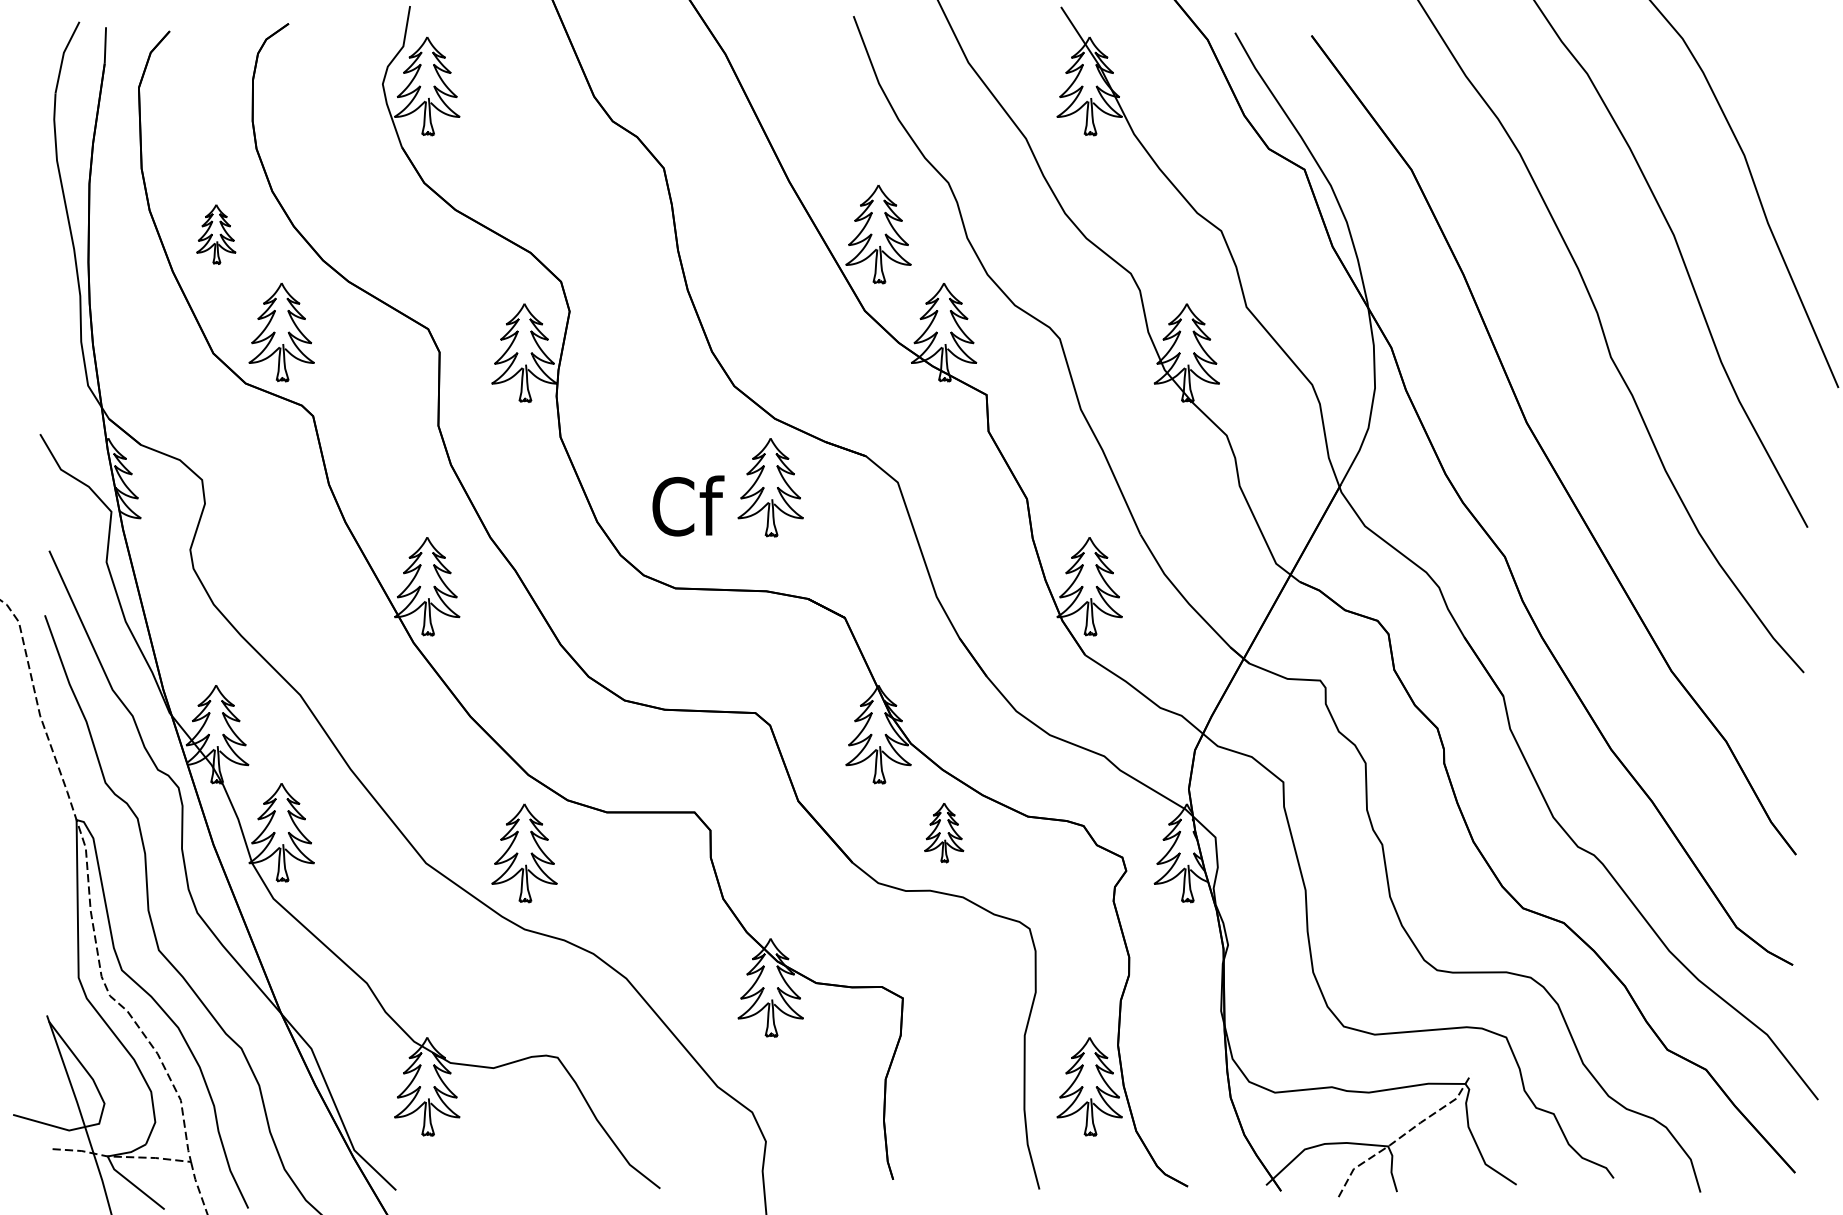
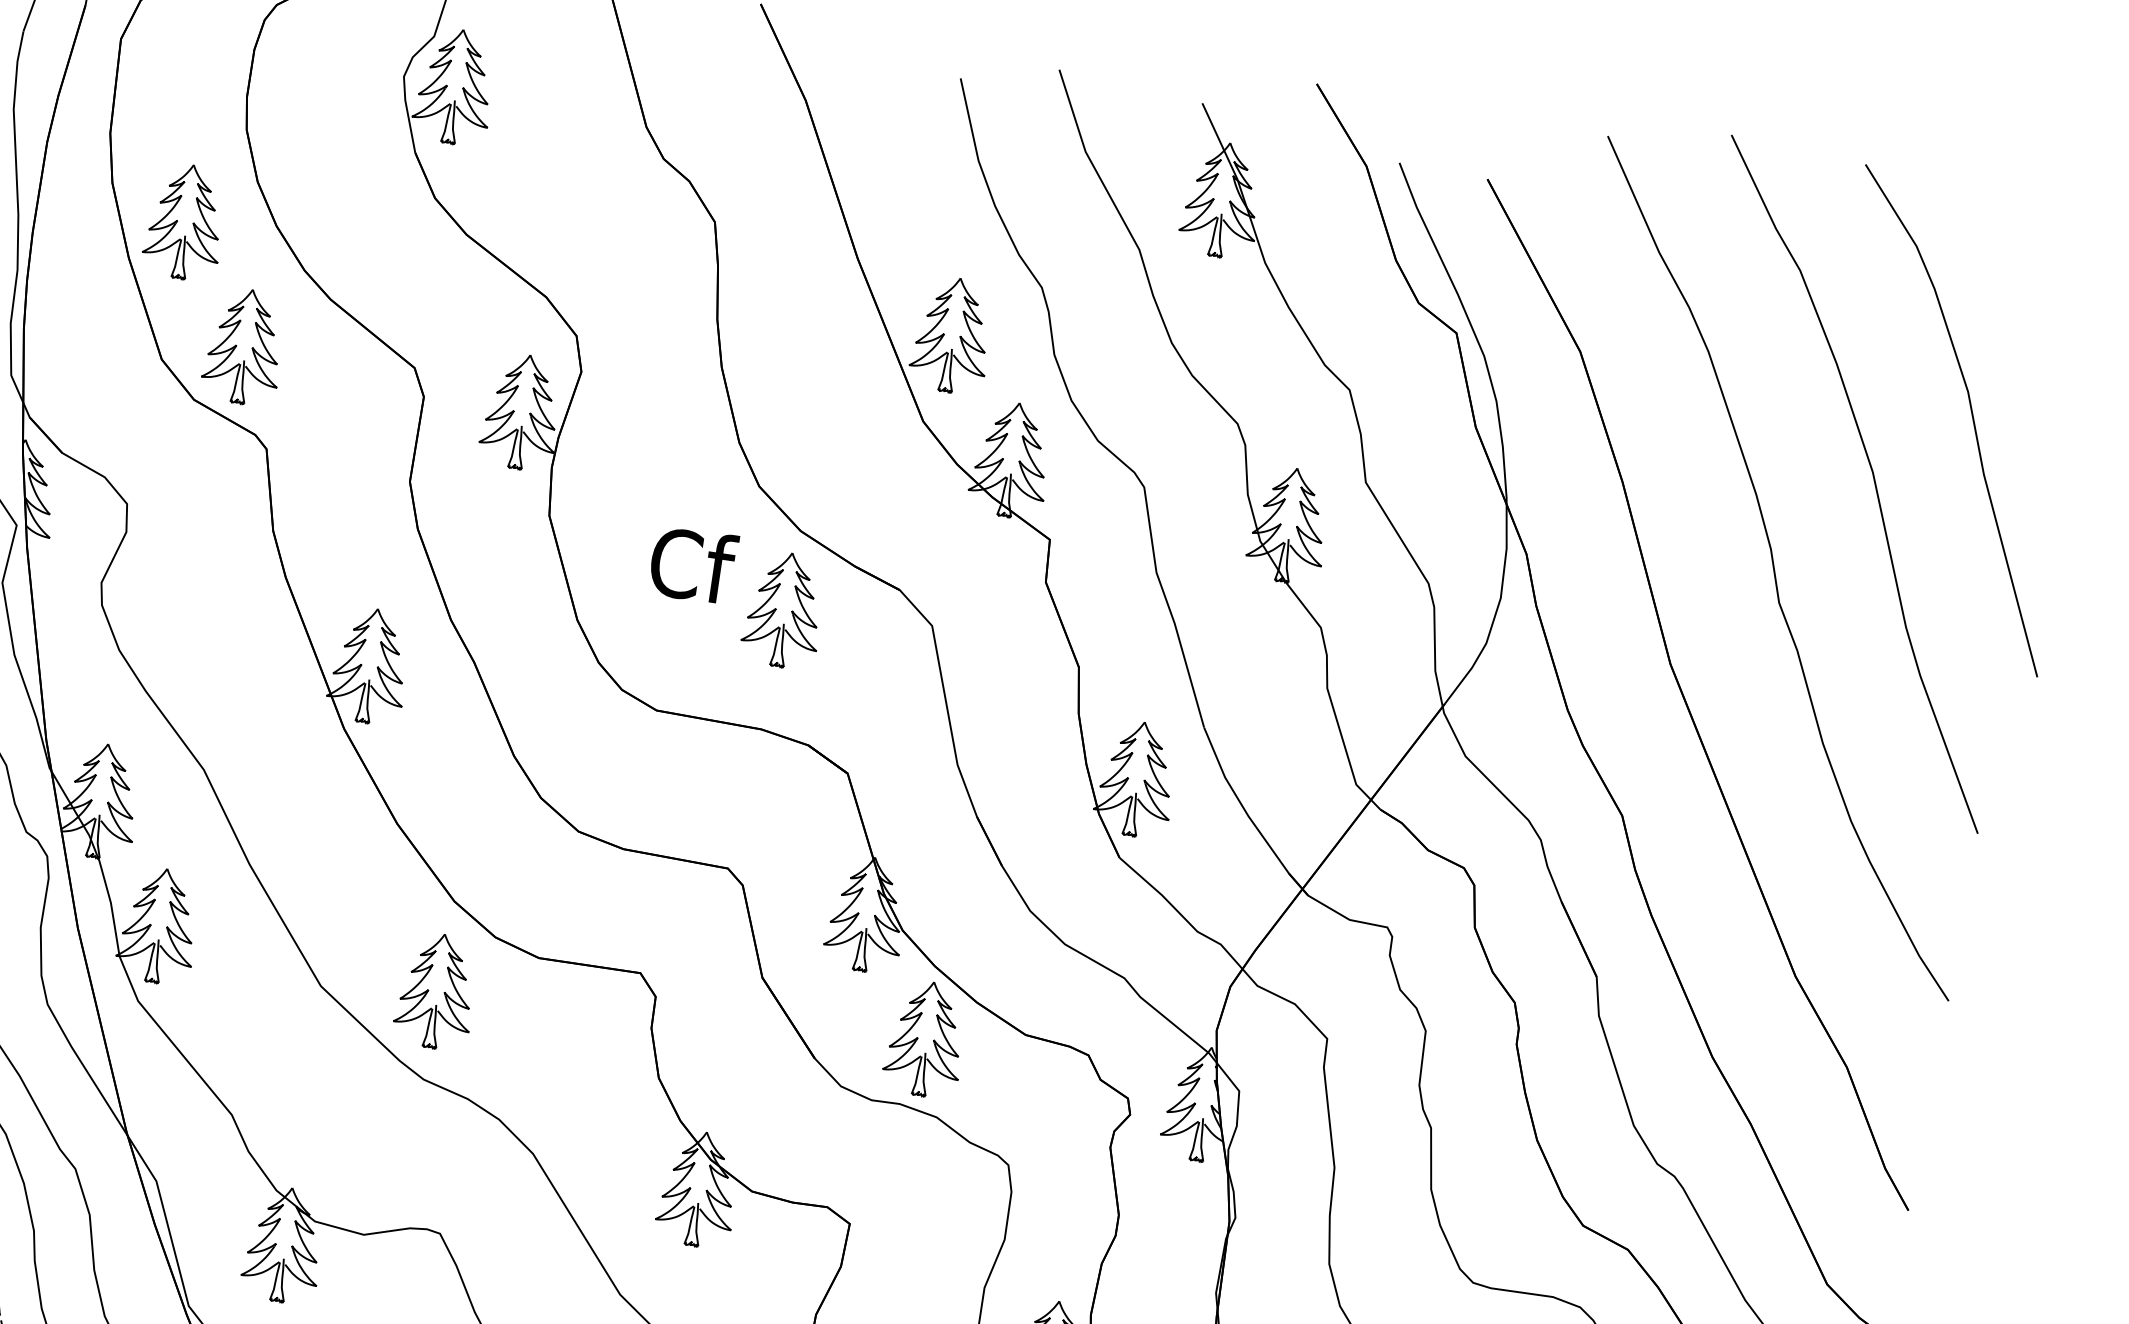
part: (216, 234) -> (185, 222), size x1.67
text: (688, 505) -> (693, 564), moved
part: (944, 832) -> (926, 1039), size x1.67

